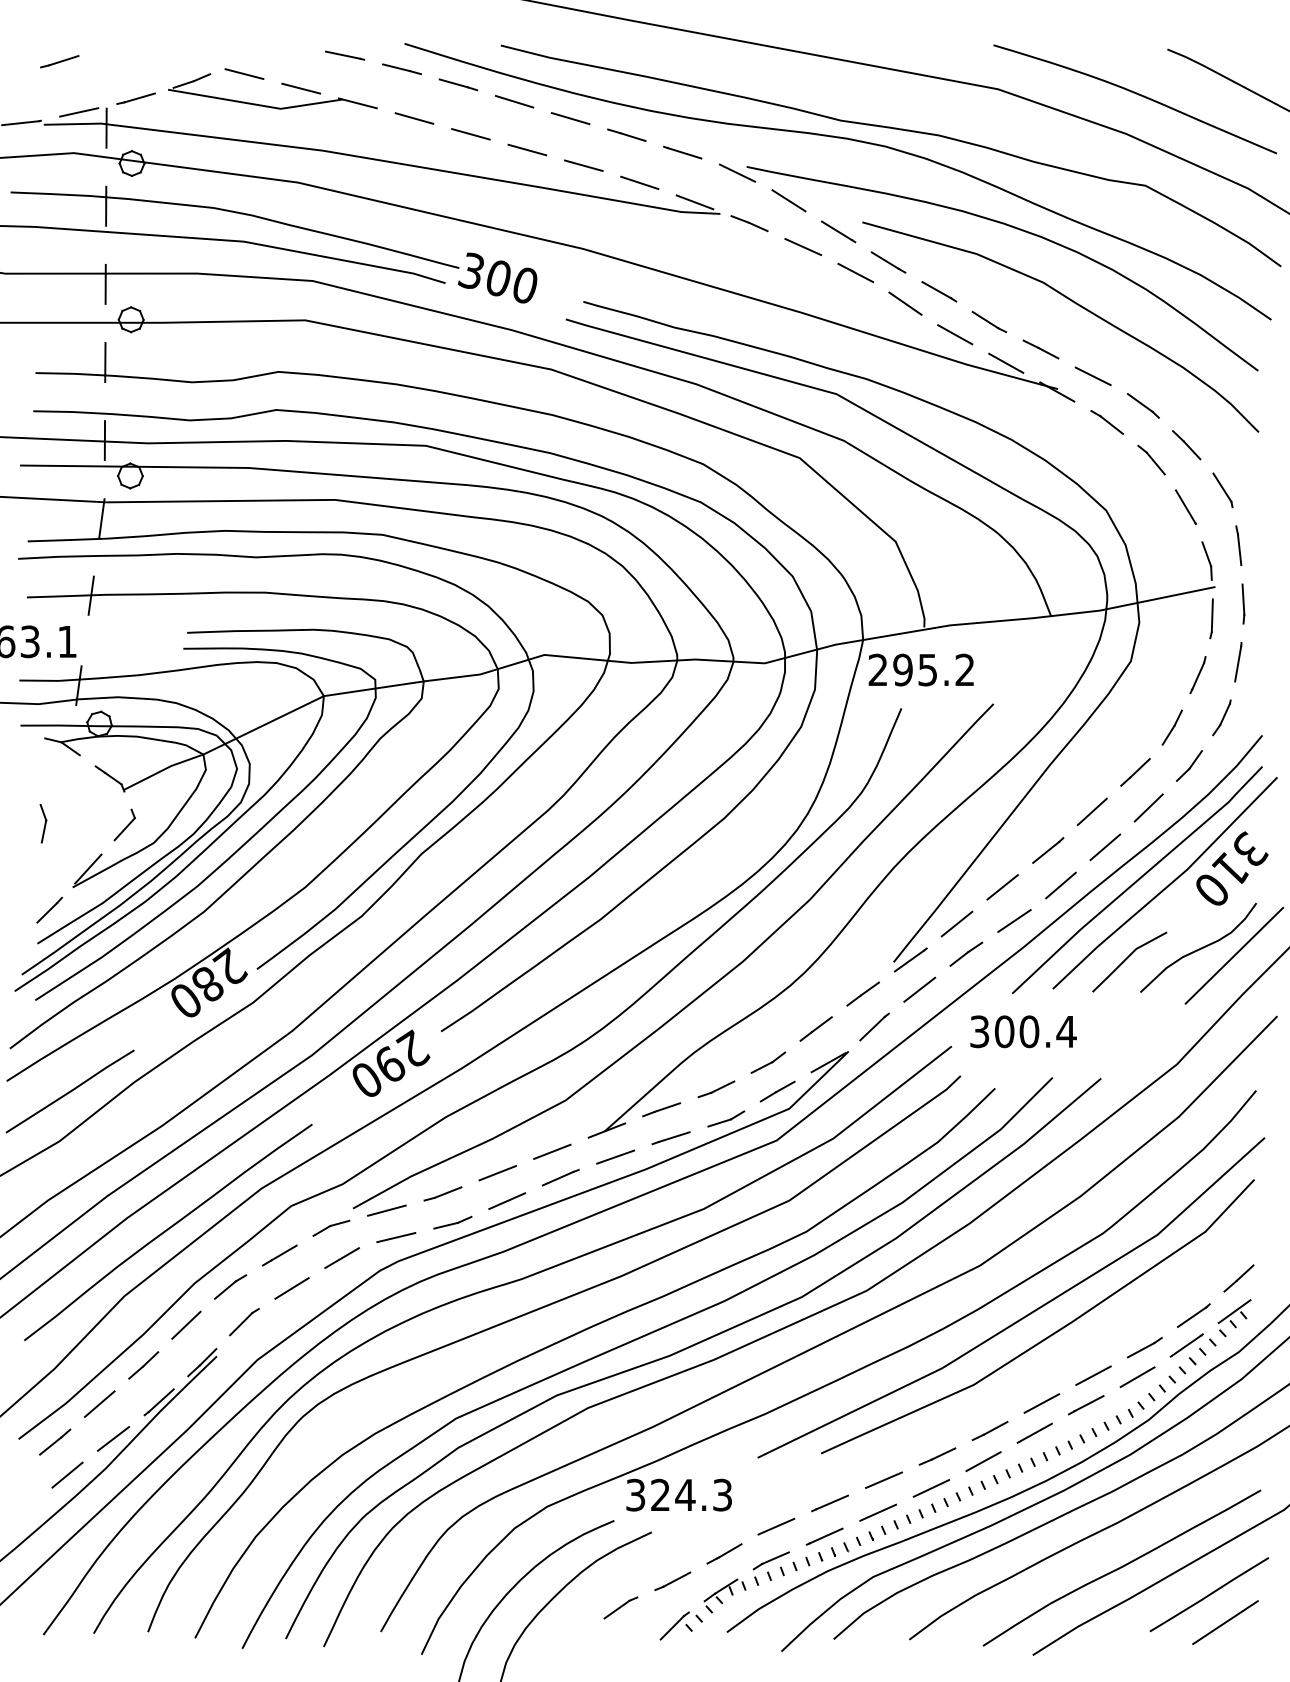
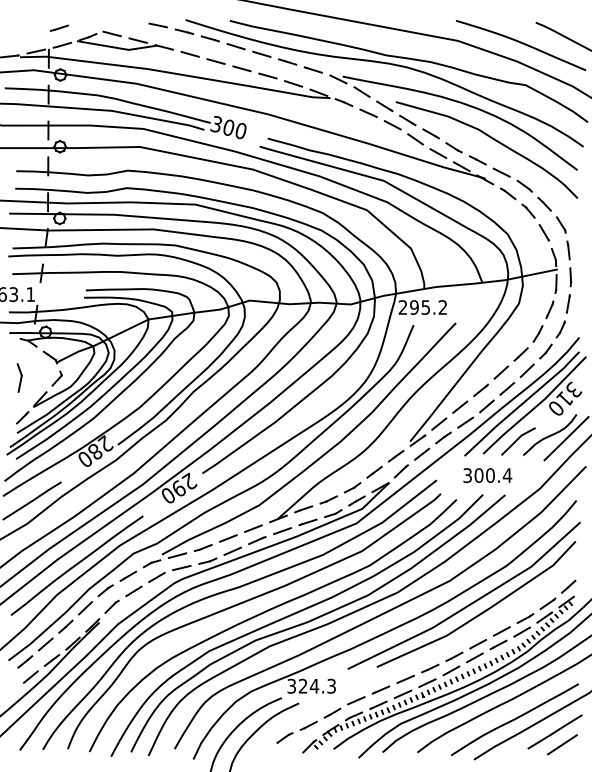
line: (57, 60) -> (58, 27), moved
part: (42, 822) -> (19, 377), size x1.6
text: (1022, 1031) -> (487, 475), moved

